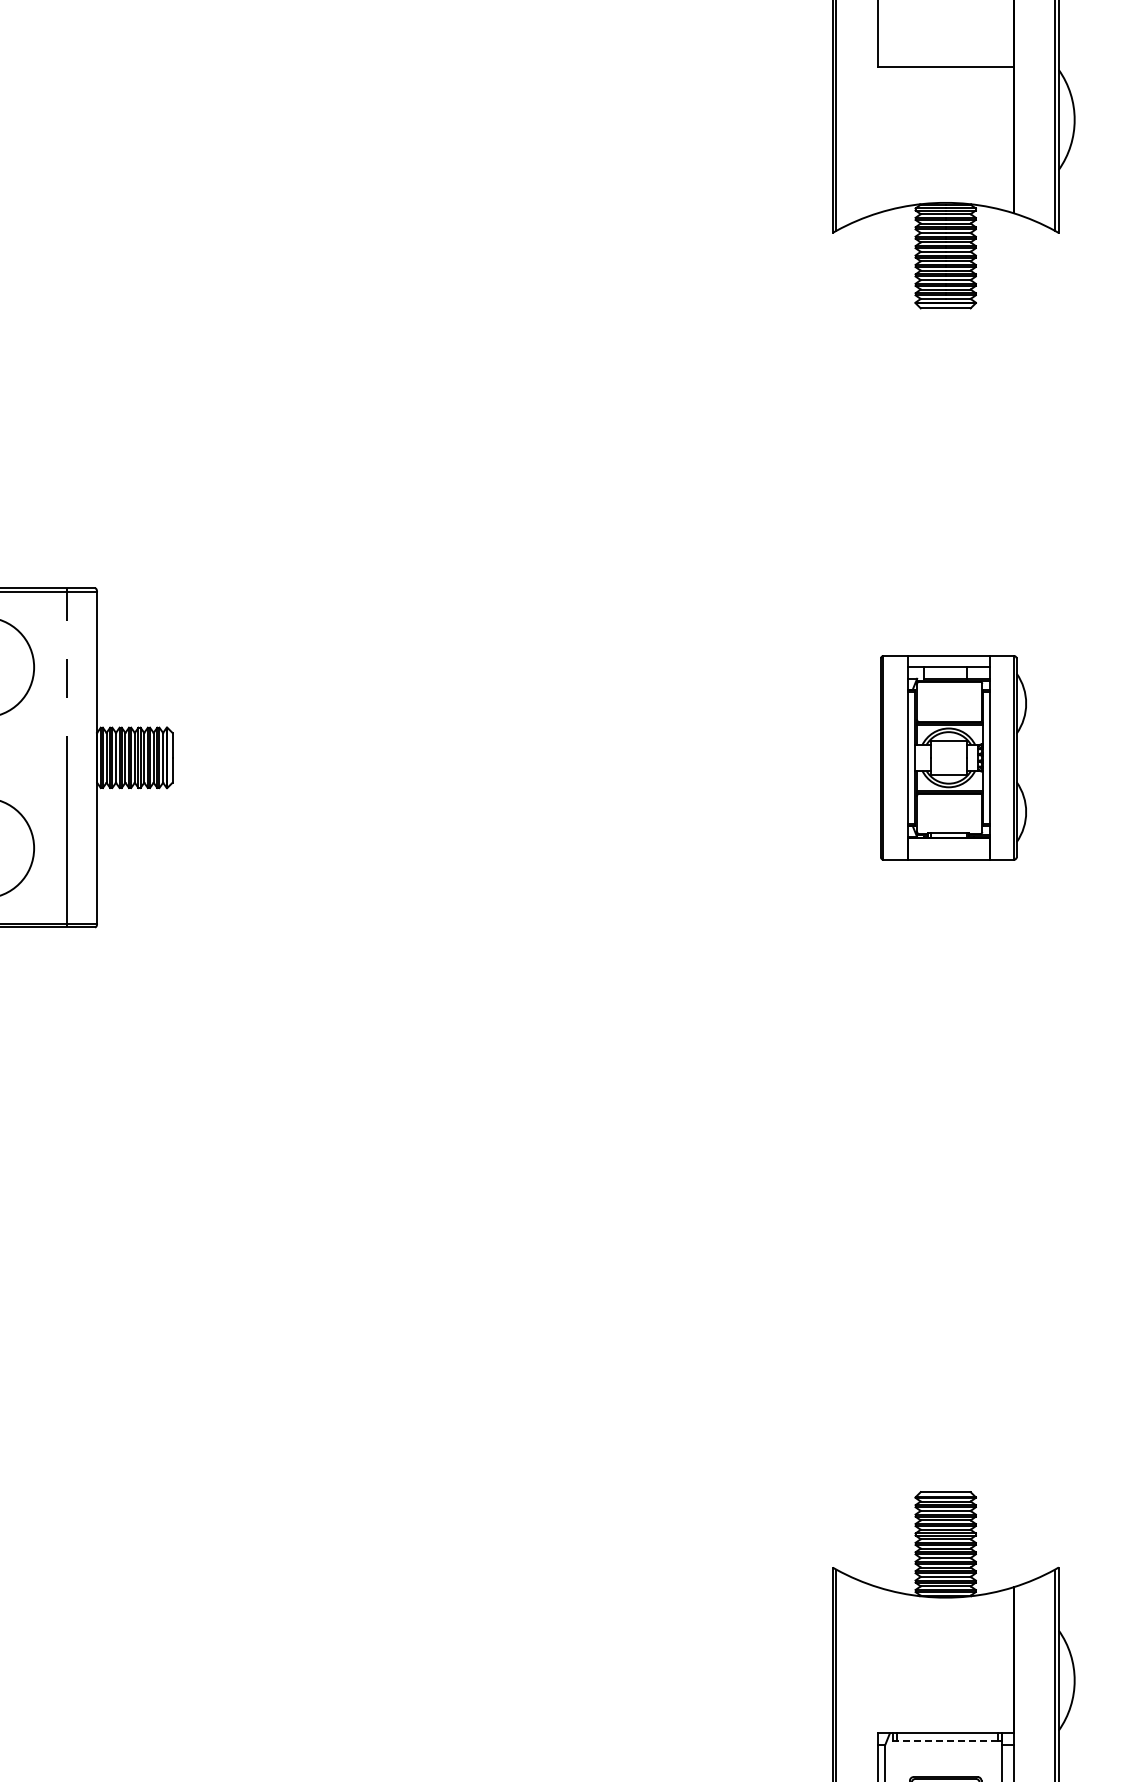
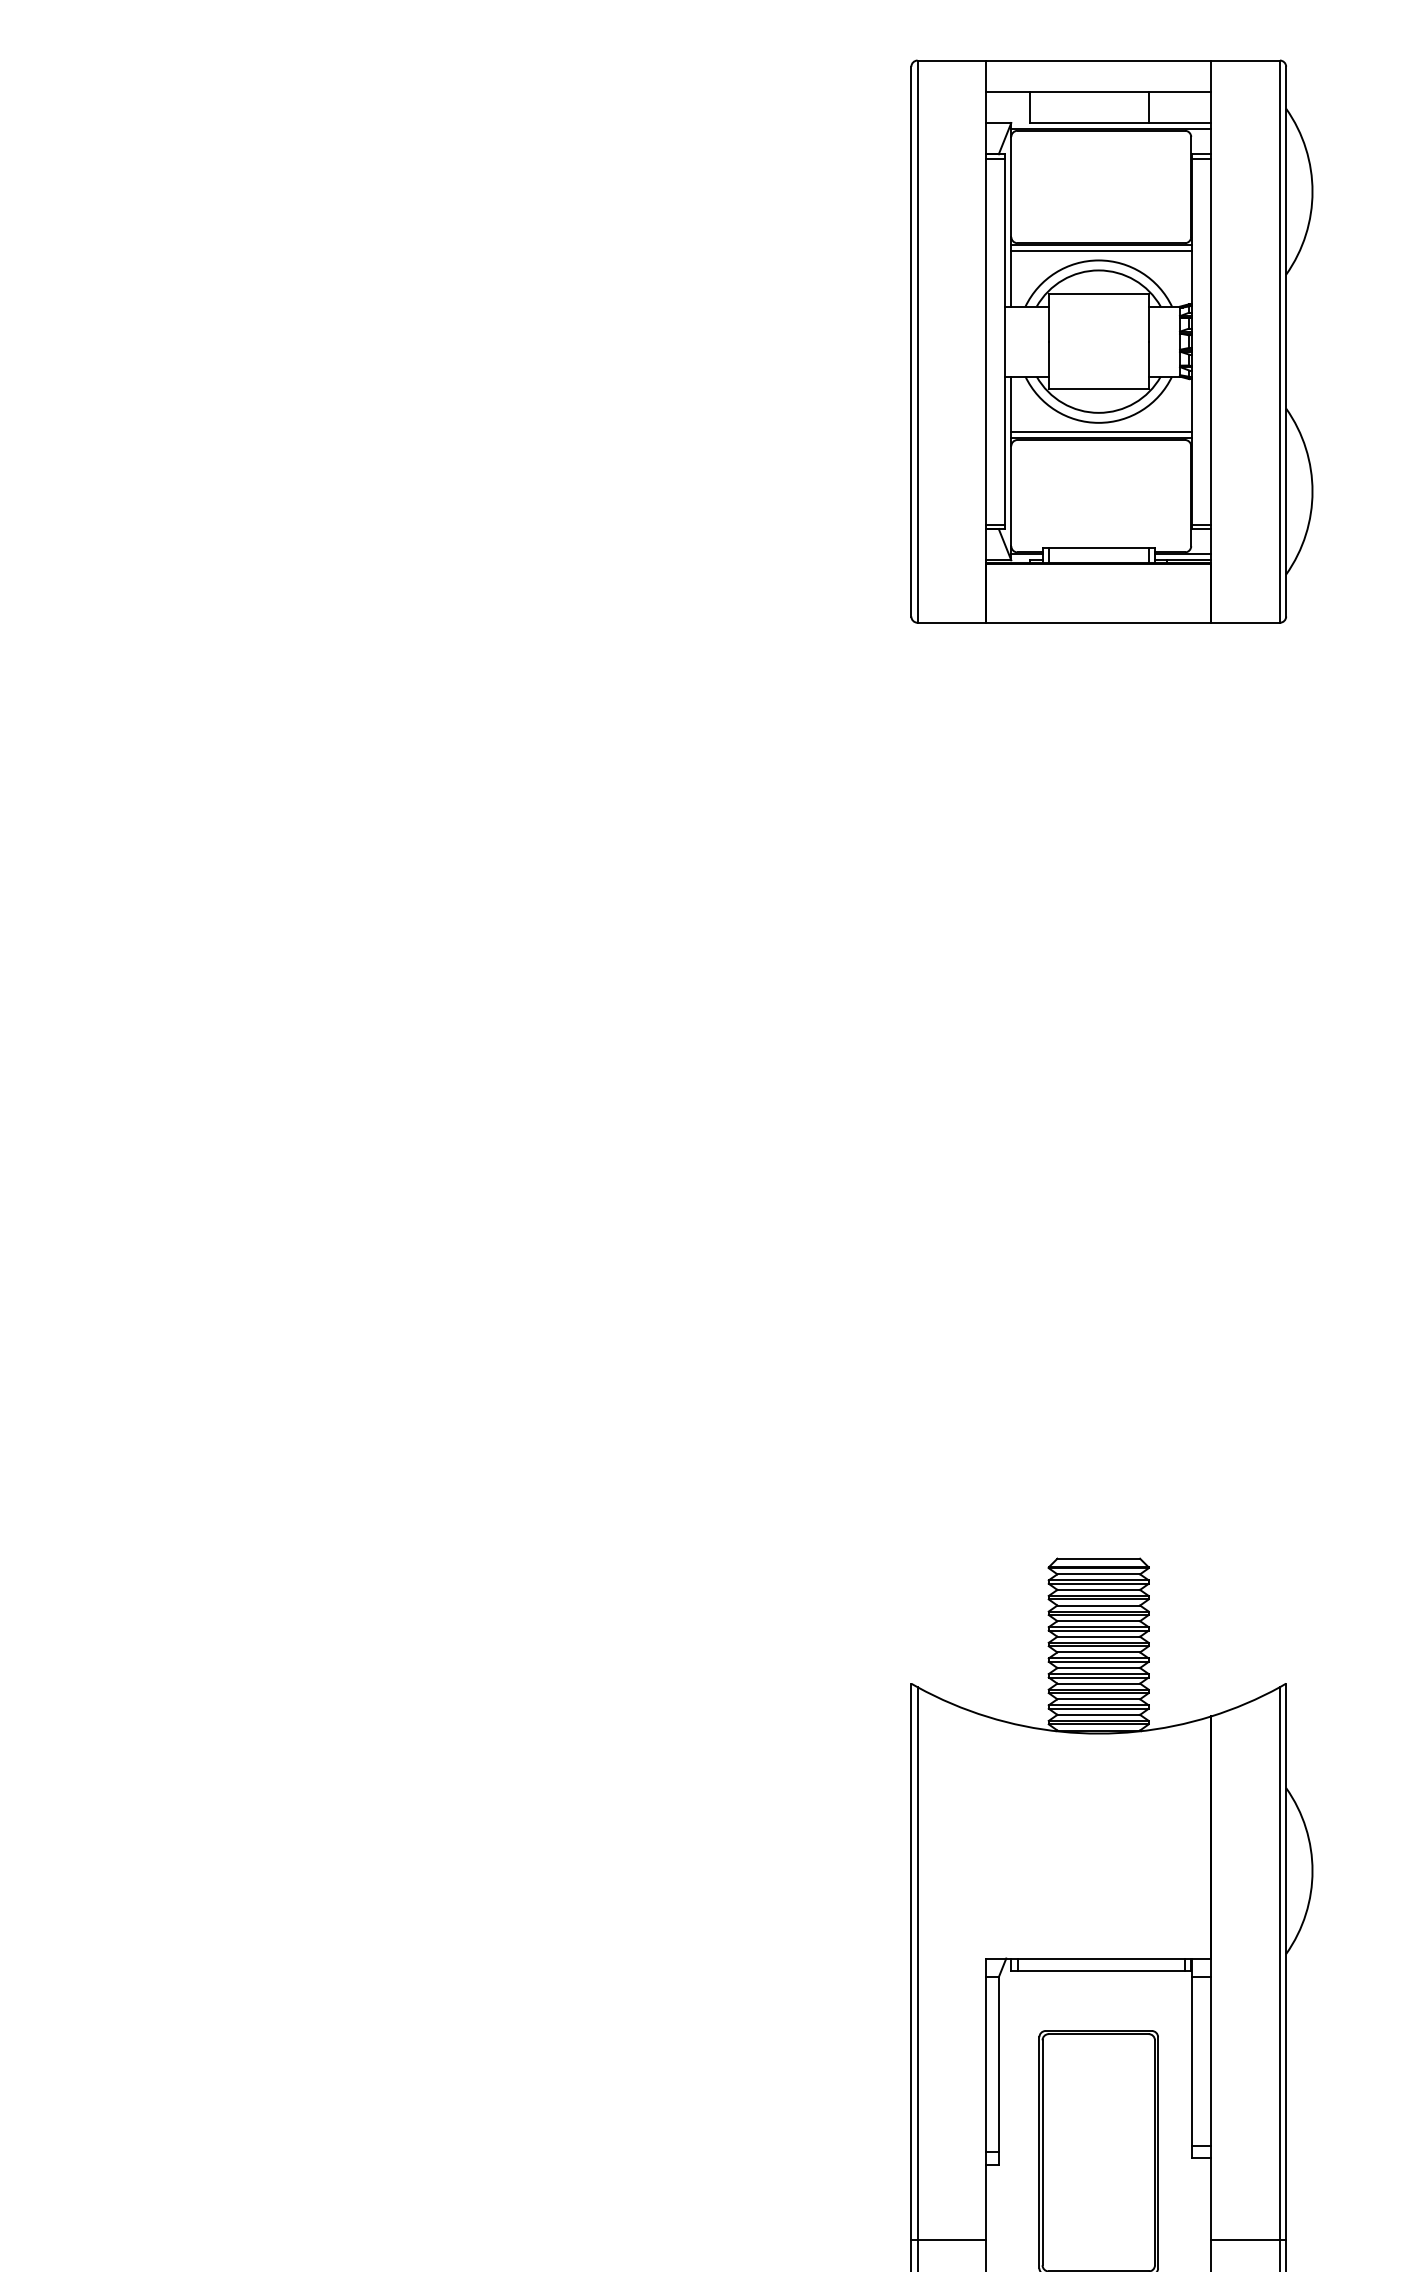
part: (953, 757) -> (1111, 341), size x1.67
line: (947, 1740) -> (1101, 1970), dashed -> solid

